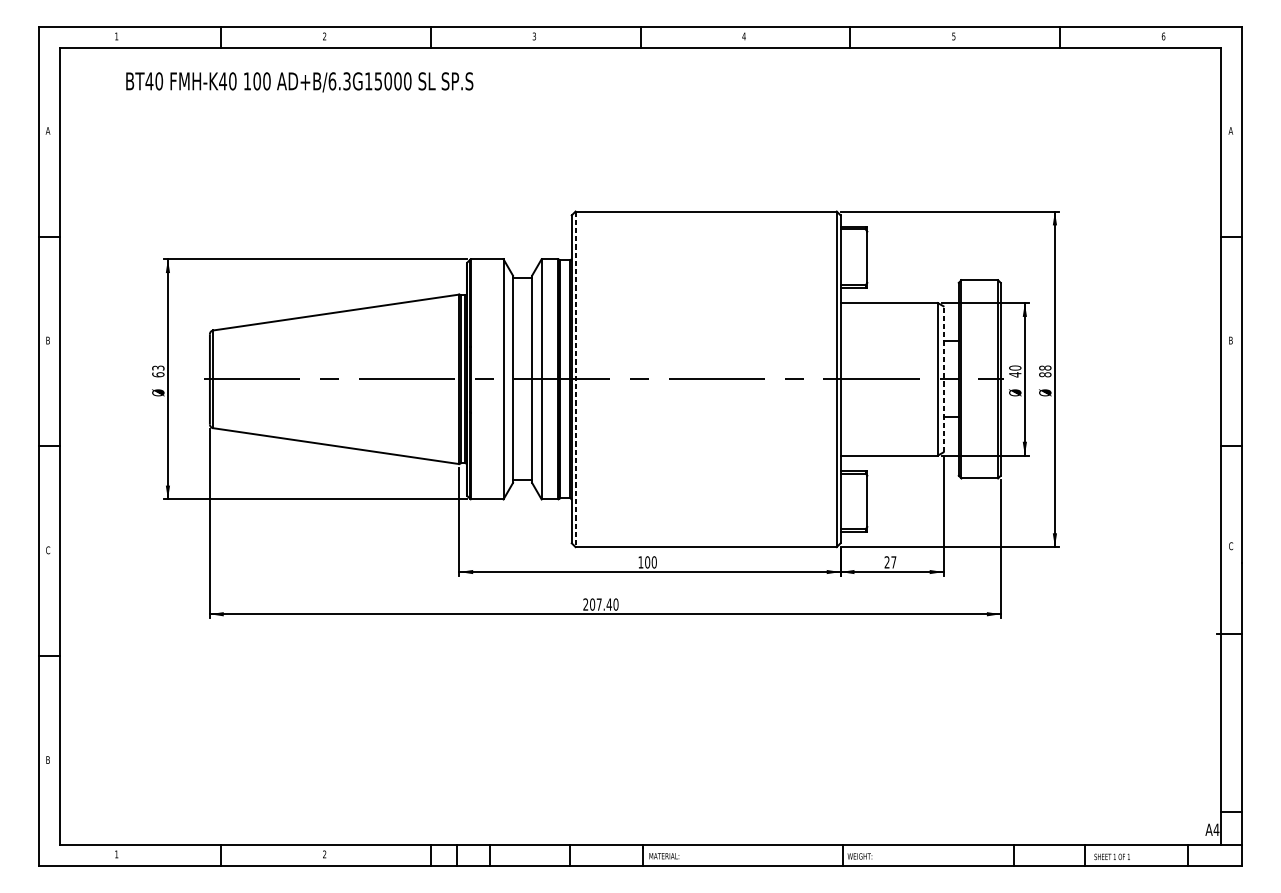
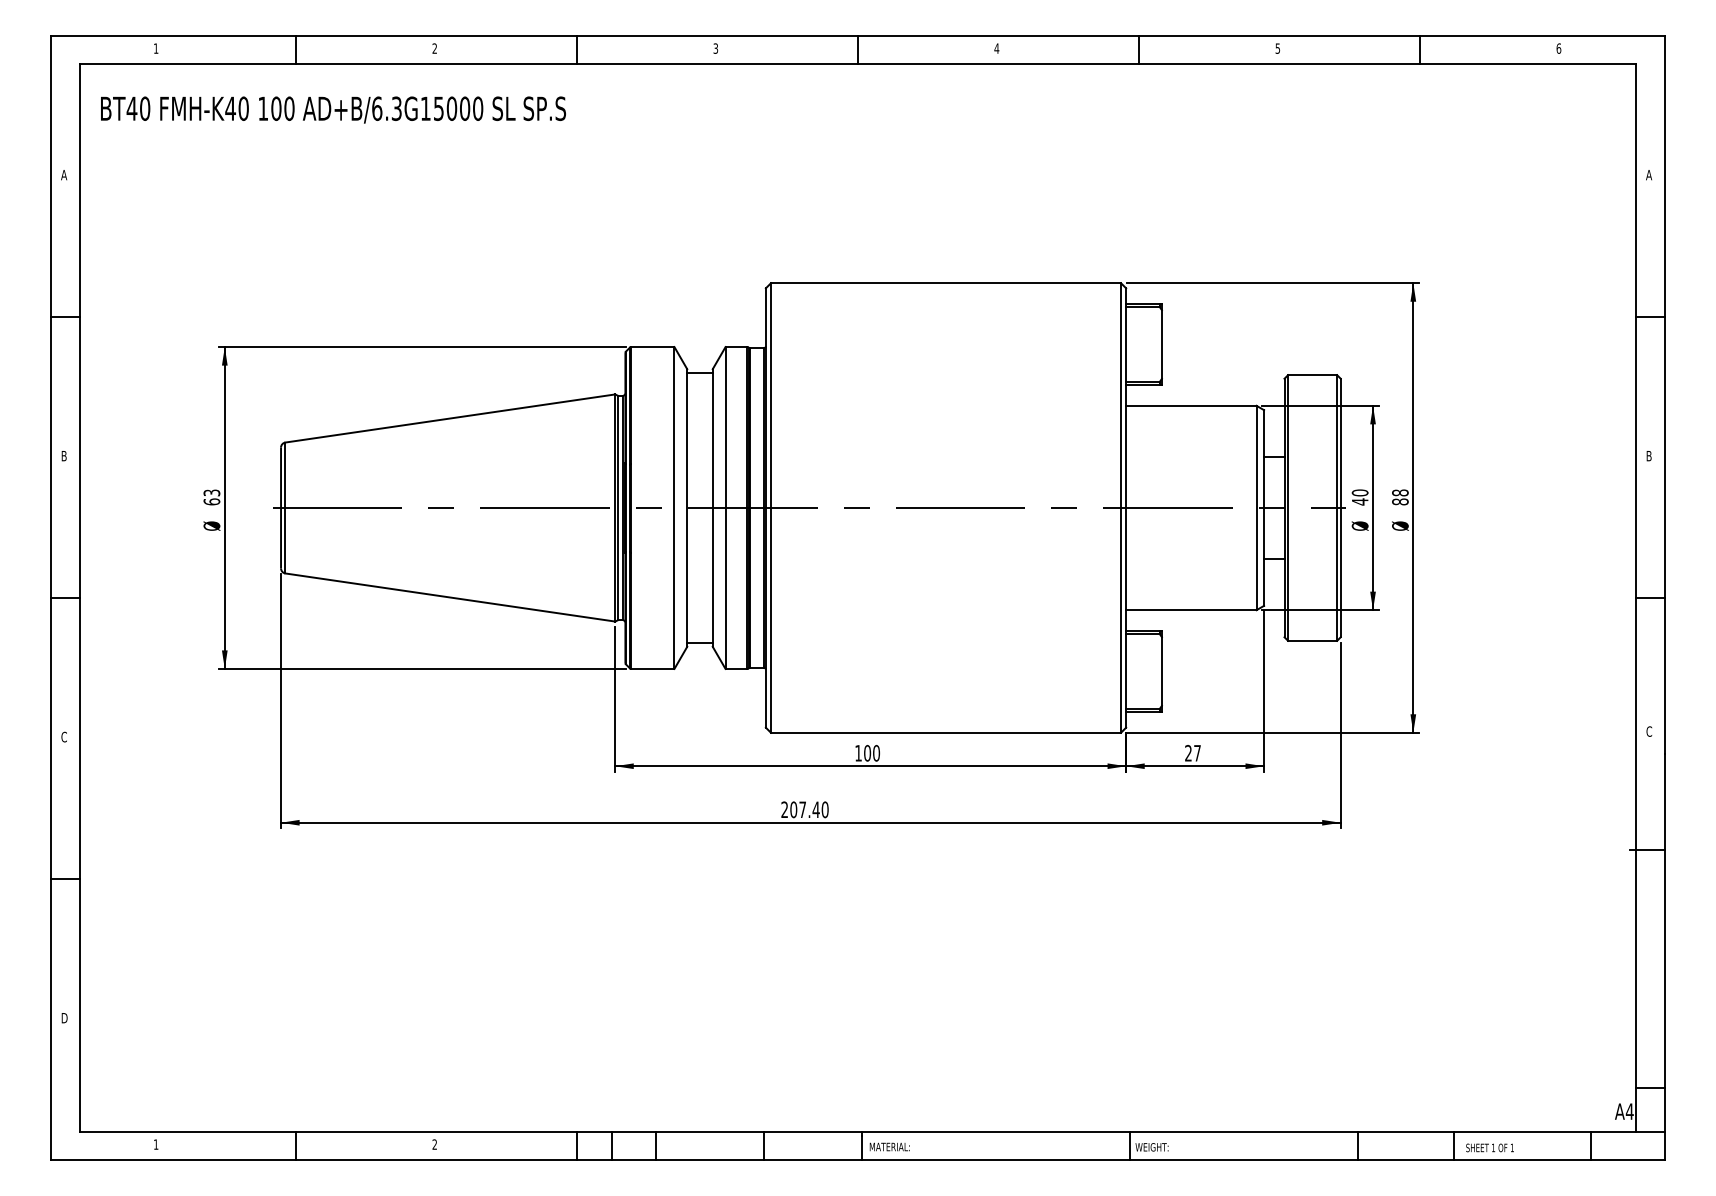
text: (299, 81) -> (333, 109), moved
line: (575, 379) -> (771, 508), dashed -> solid
line: (943, 379) -> (1264, 508), dashed -> solid
text: (48, 759) -> (64, 1017), B -> D

